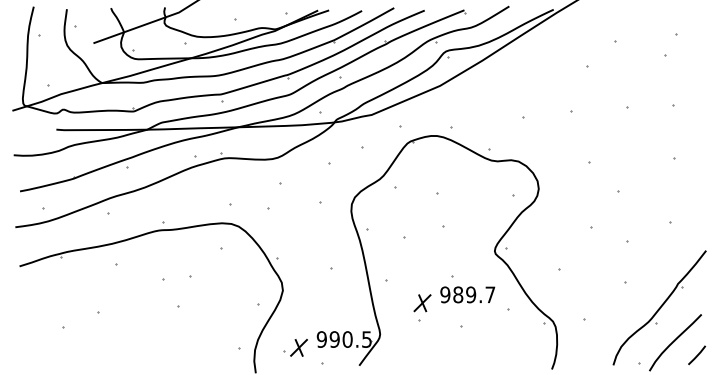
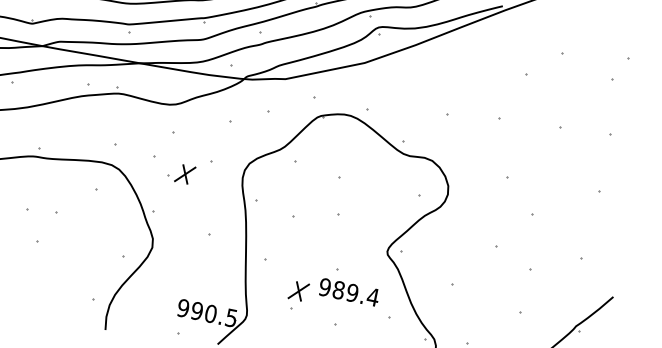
text: (490, 294) -> (373, 296), 989.7 -> 989.4
part: (295, 347) -> (181, 173), moved

